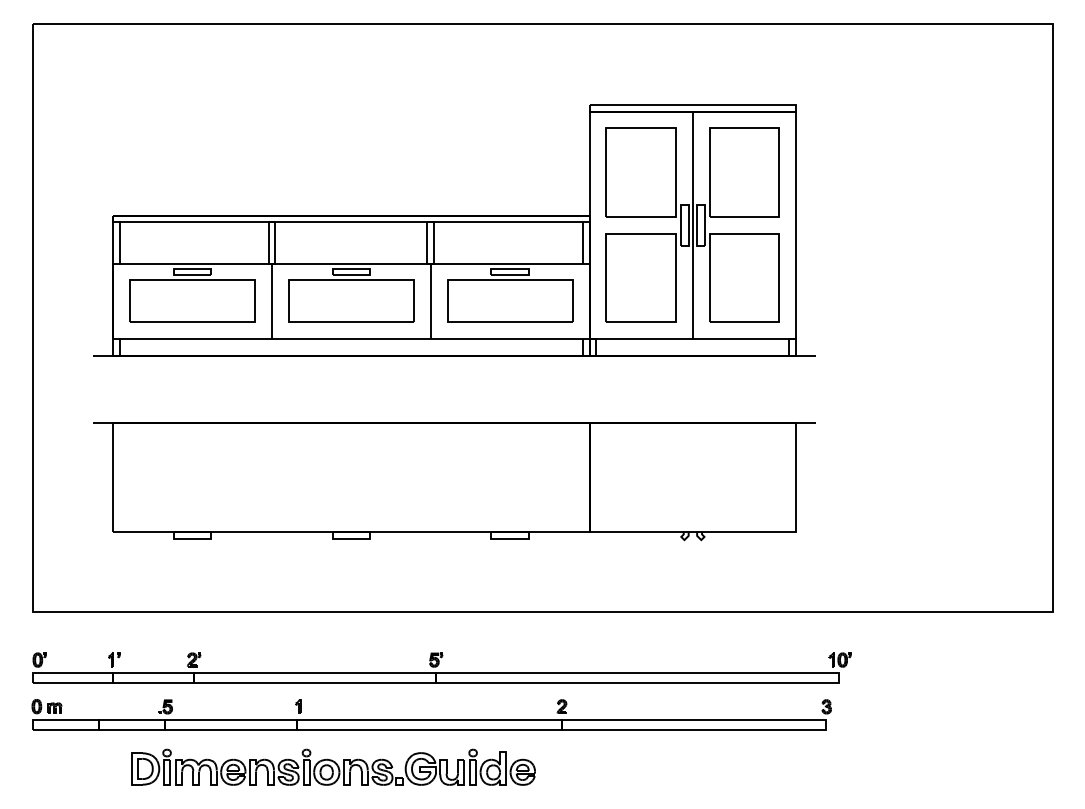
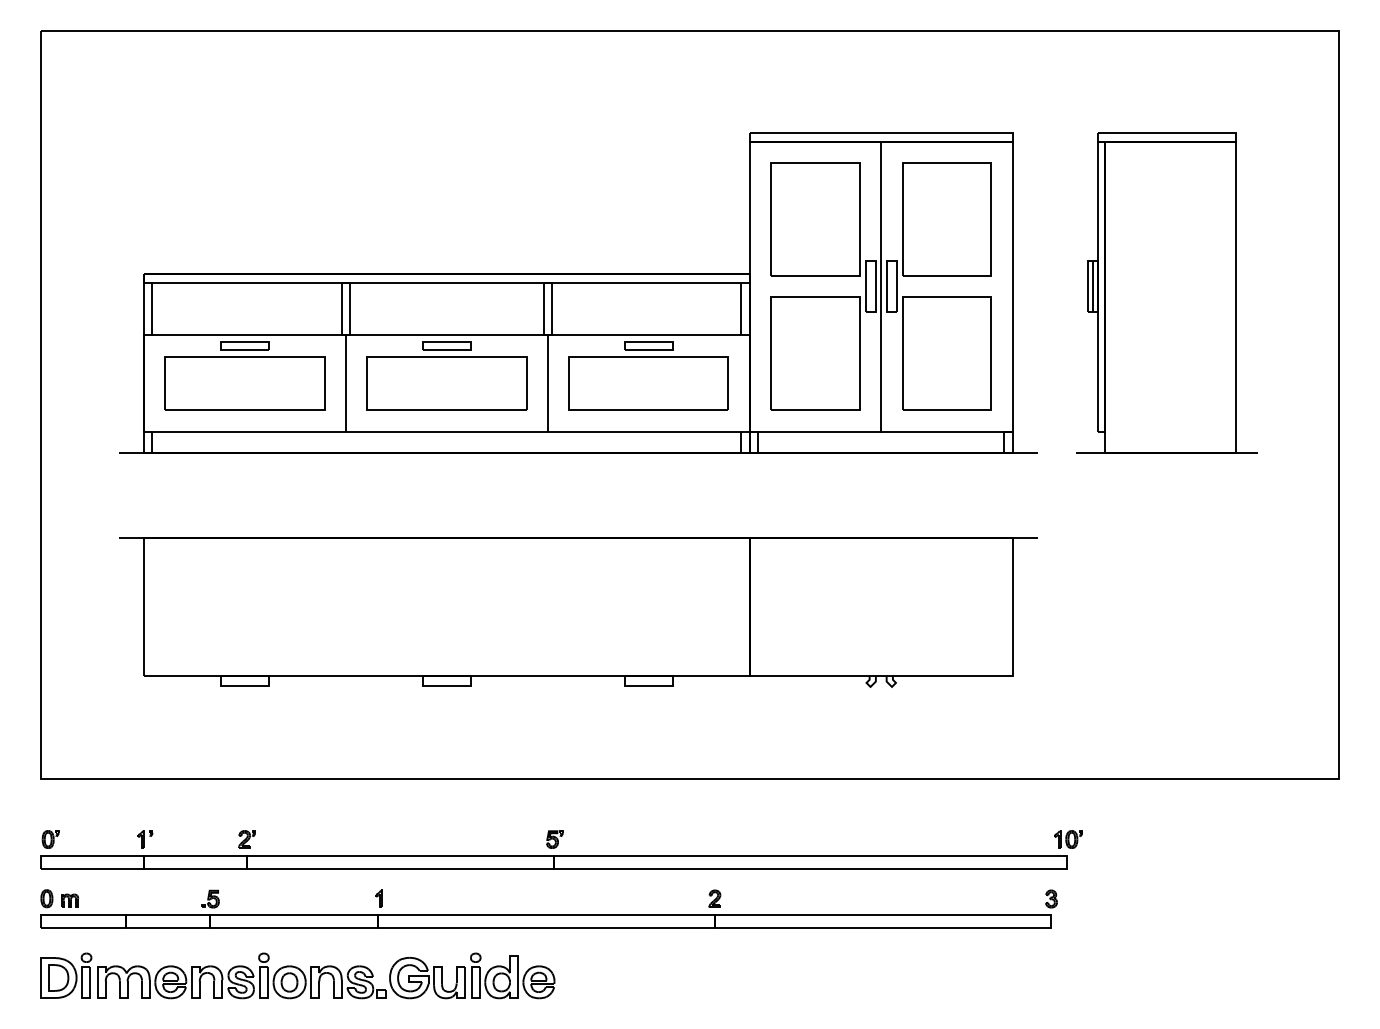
part: (917, 229) -> (1166, 292), added
part: (332, 766) -> (297, 975), moved

